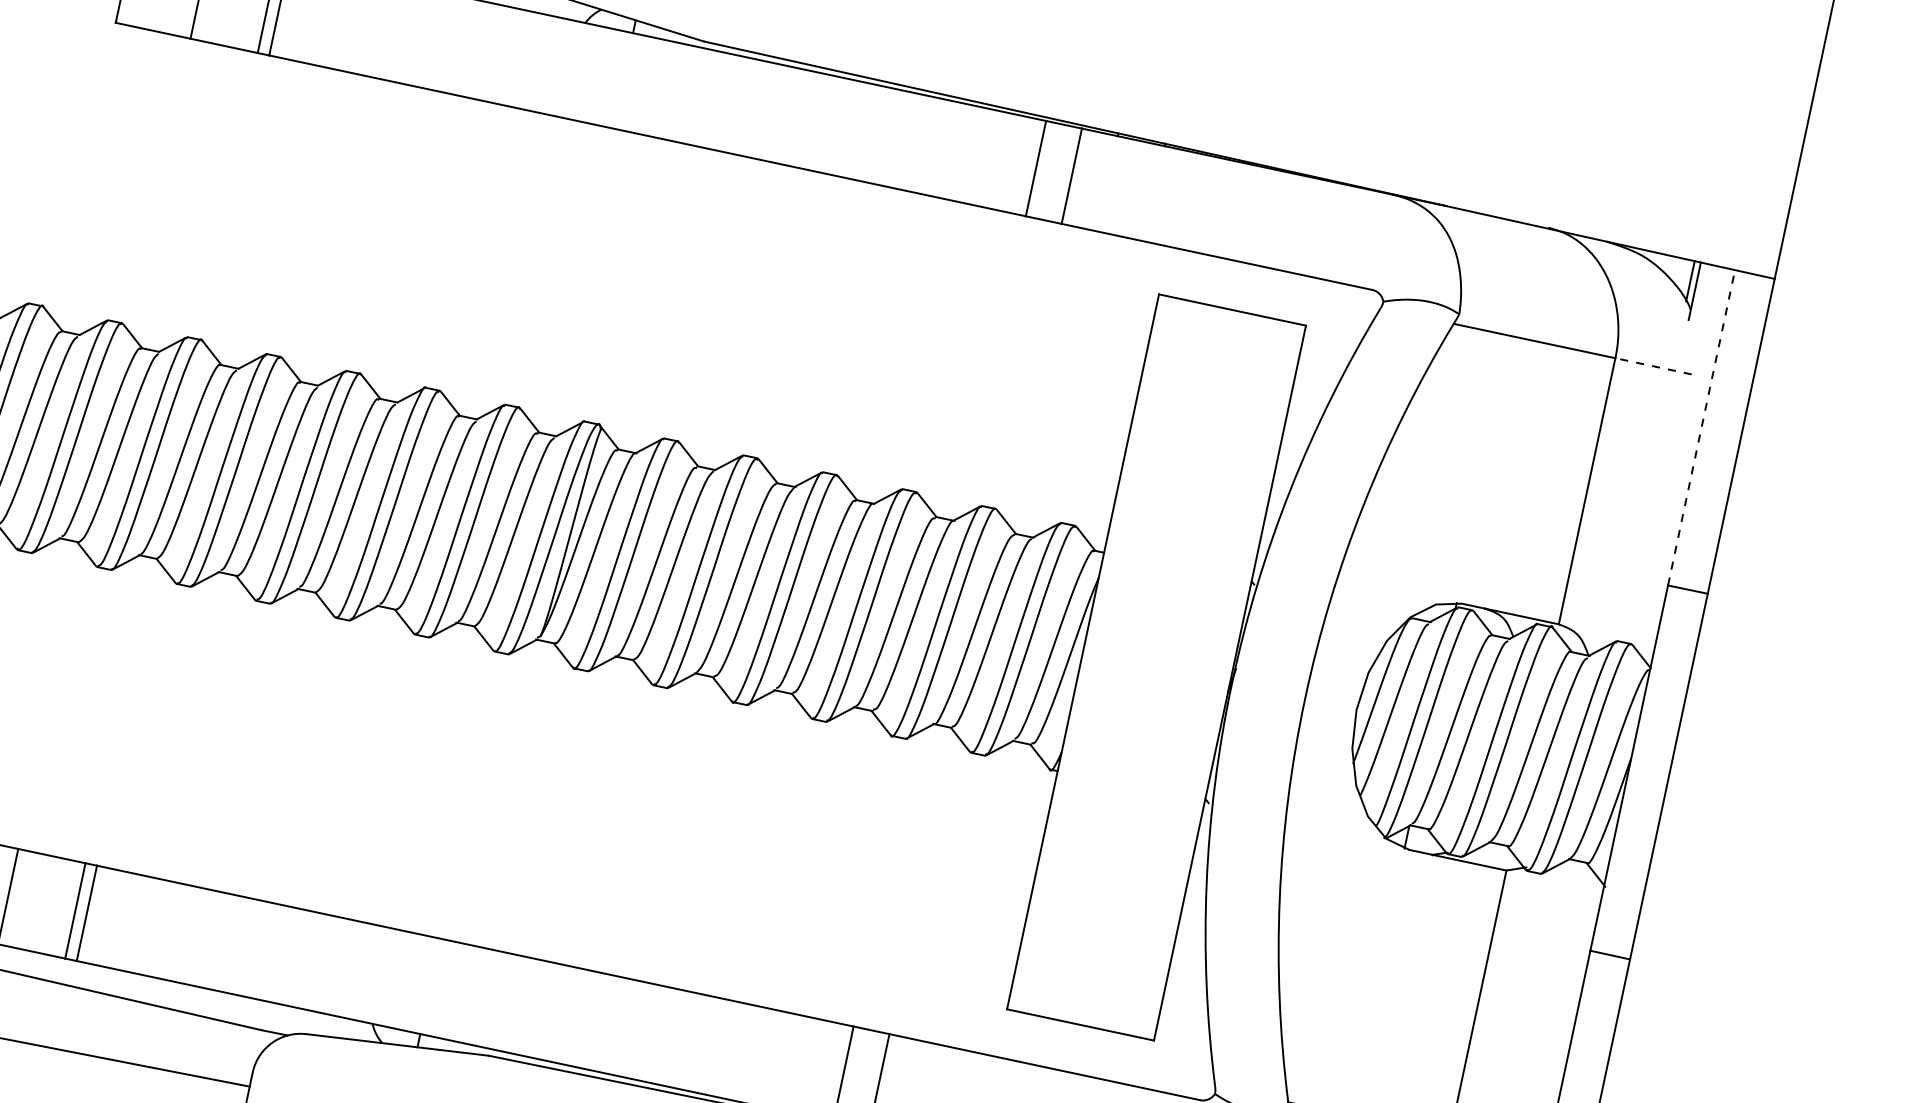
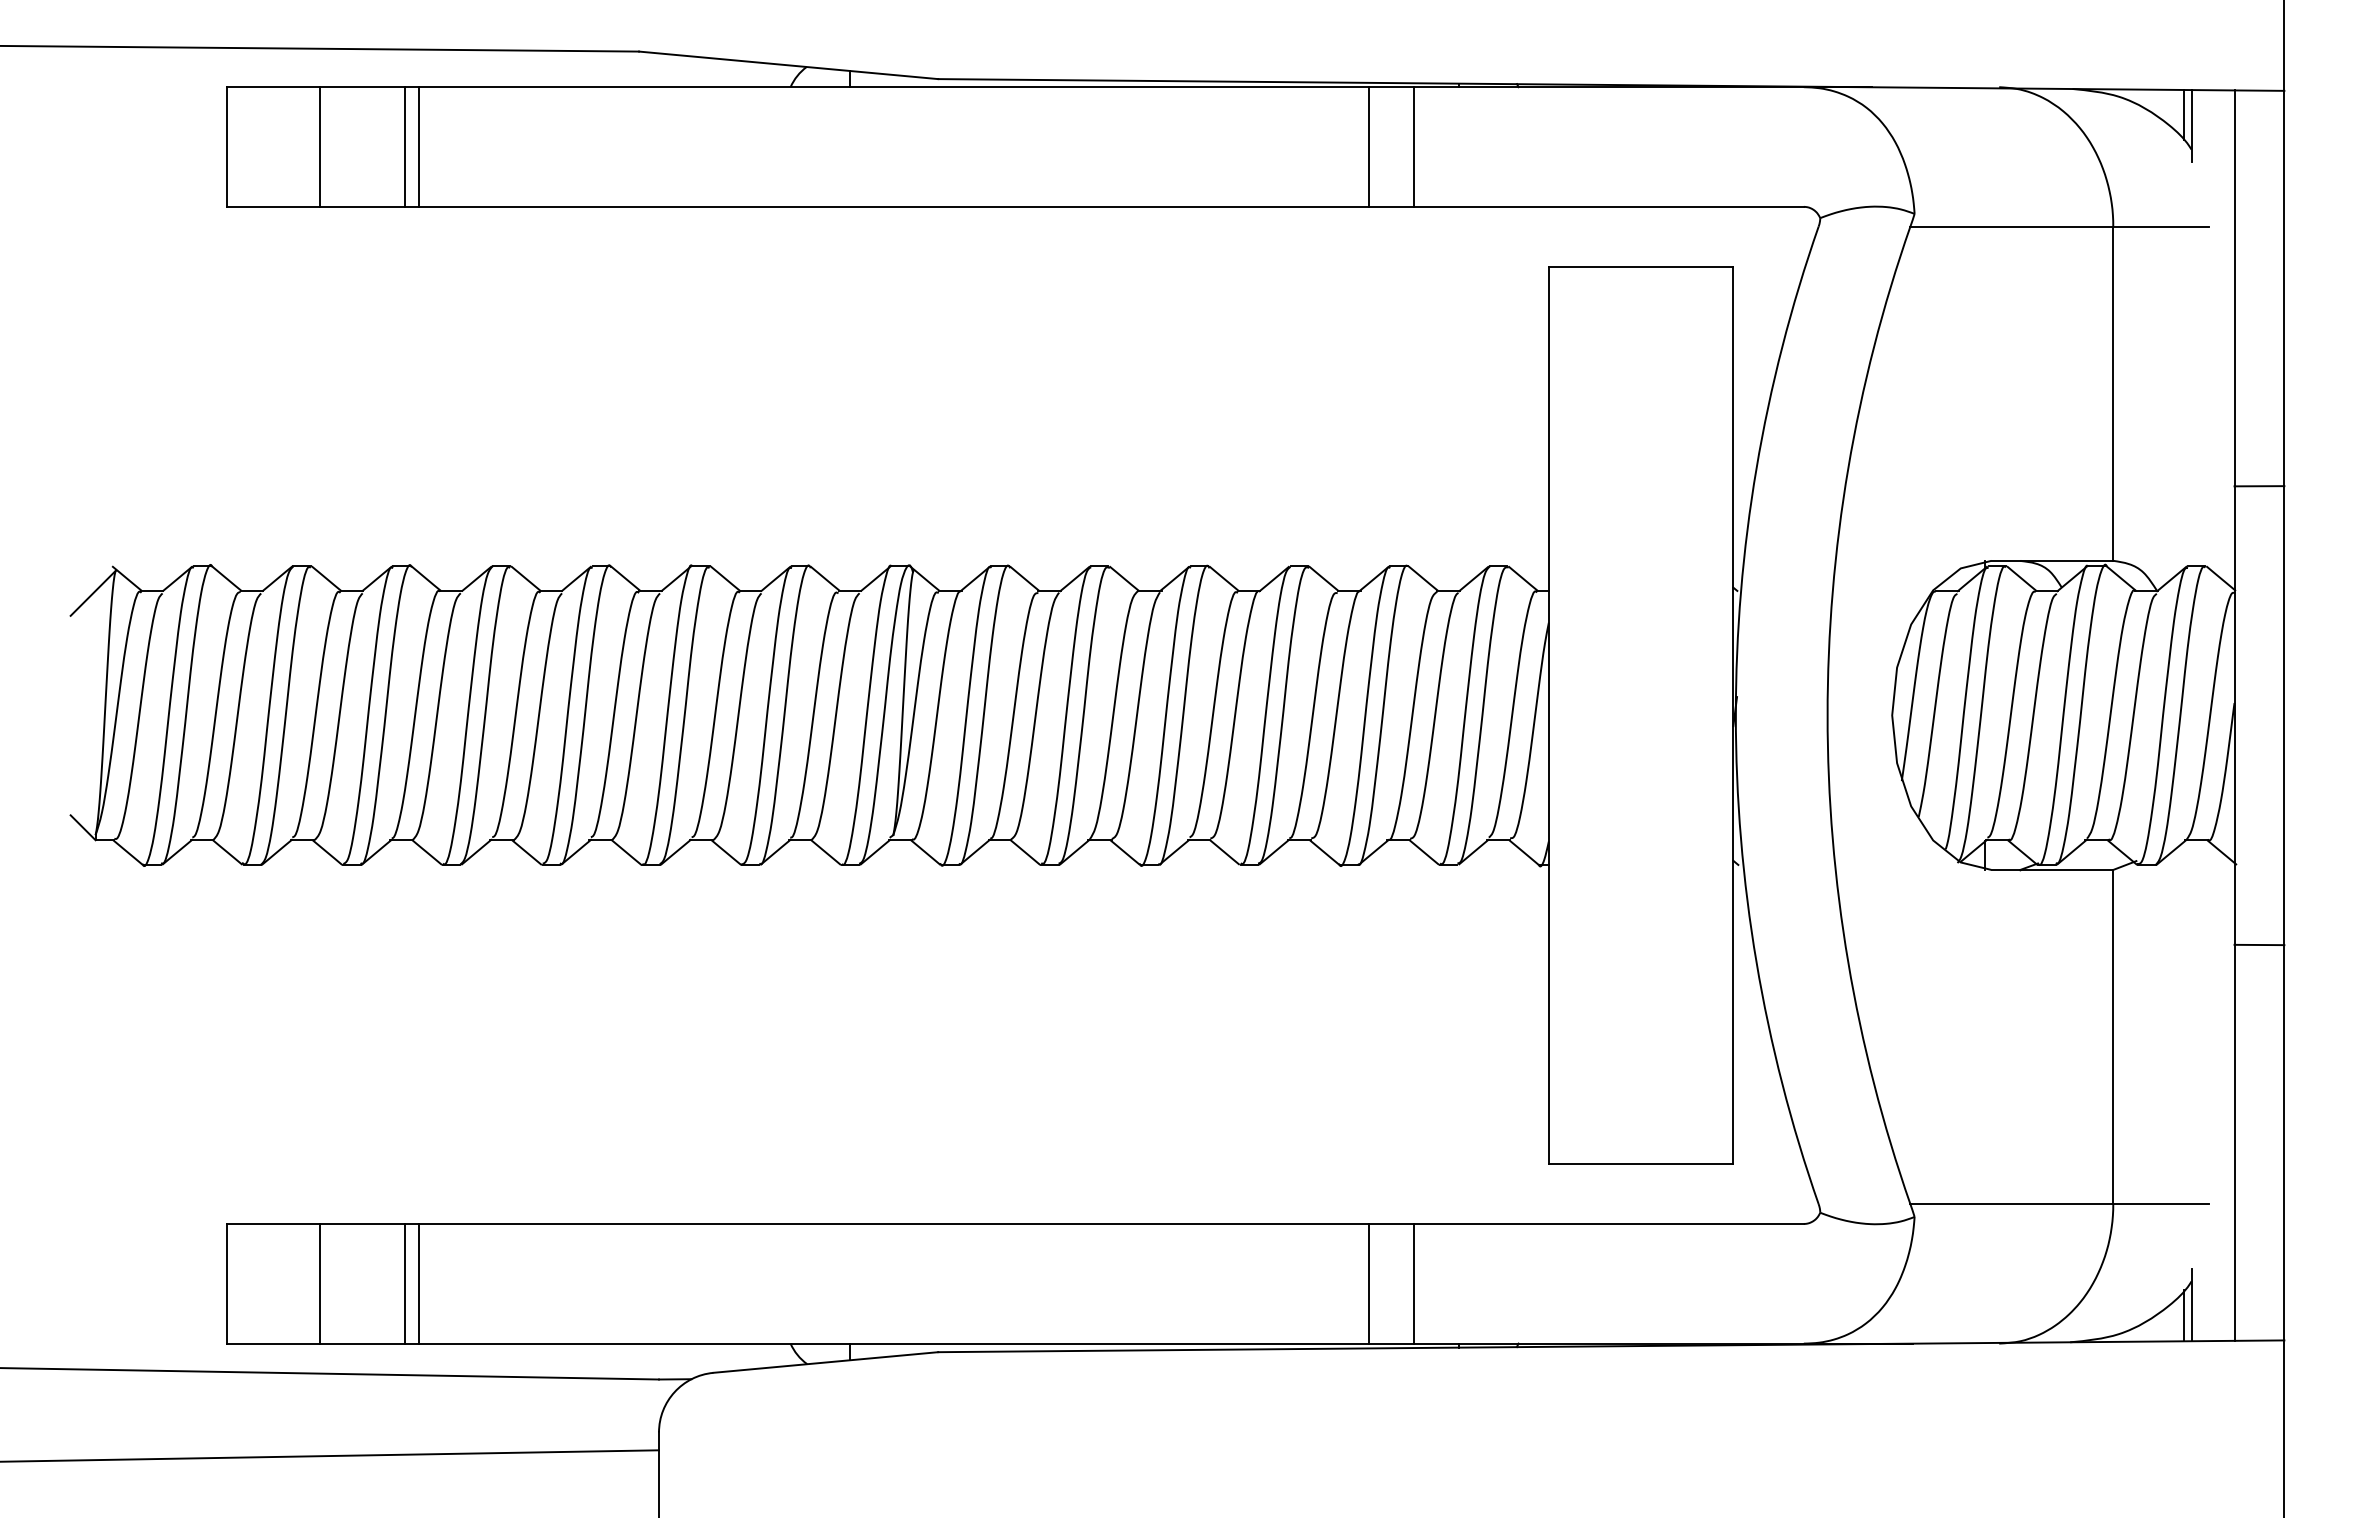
line: (1653, 366) -> (2161, 226), dashed -> solid
line: (1701, 427) -> (2234, 288), dashed -> solid

